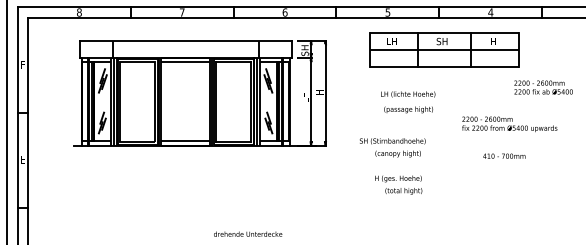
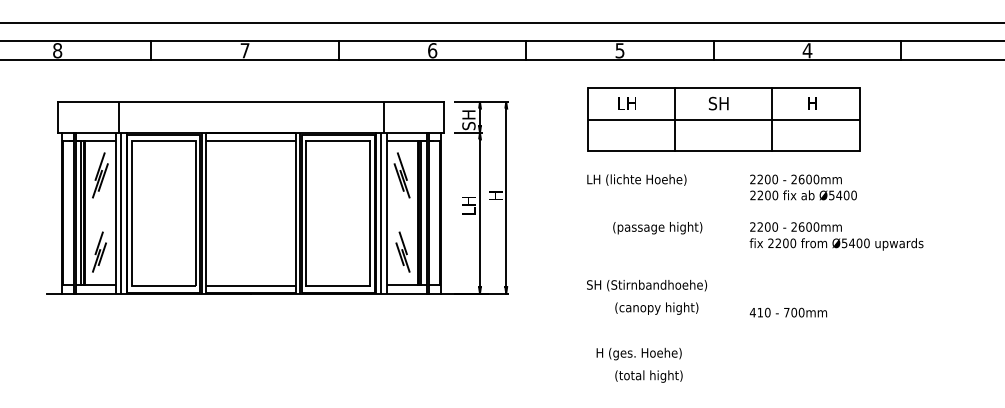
text: (543, 87) -> (803, 187), moved
text: (408, 94) -> (637, 180), moved
text: (509, 124) -> (836, 236), moved
text: (392, 147) -> (646, 296), moved
text: (504, 155) -> (788, 311), moved

